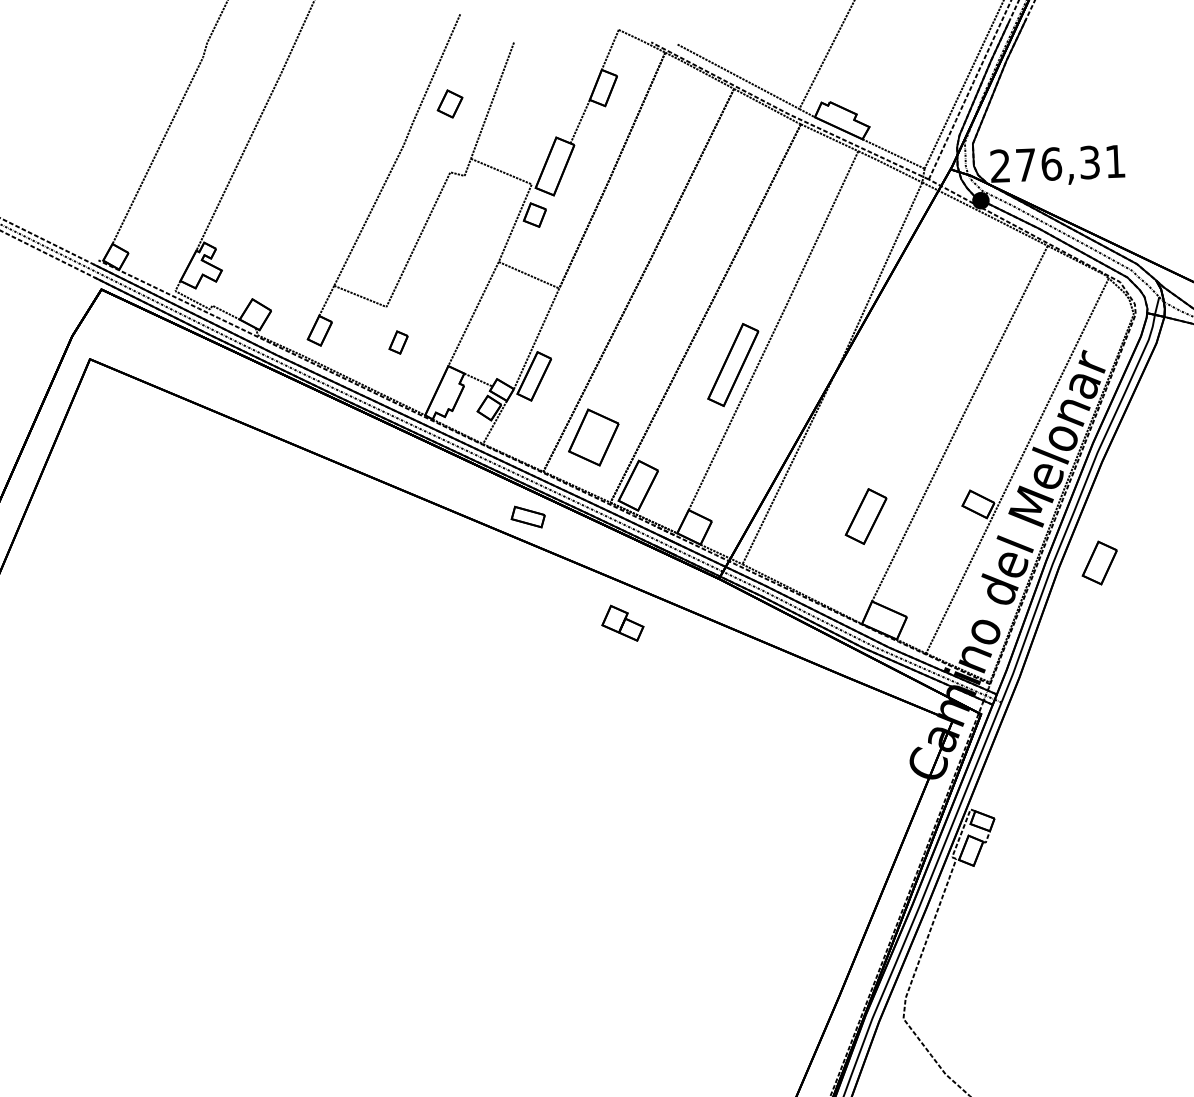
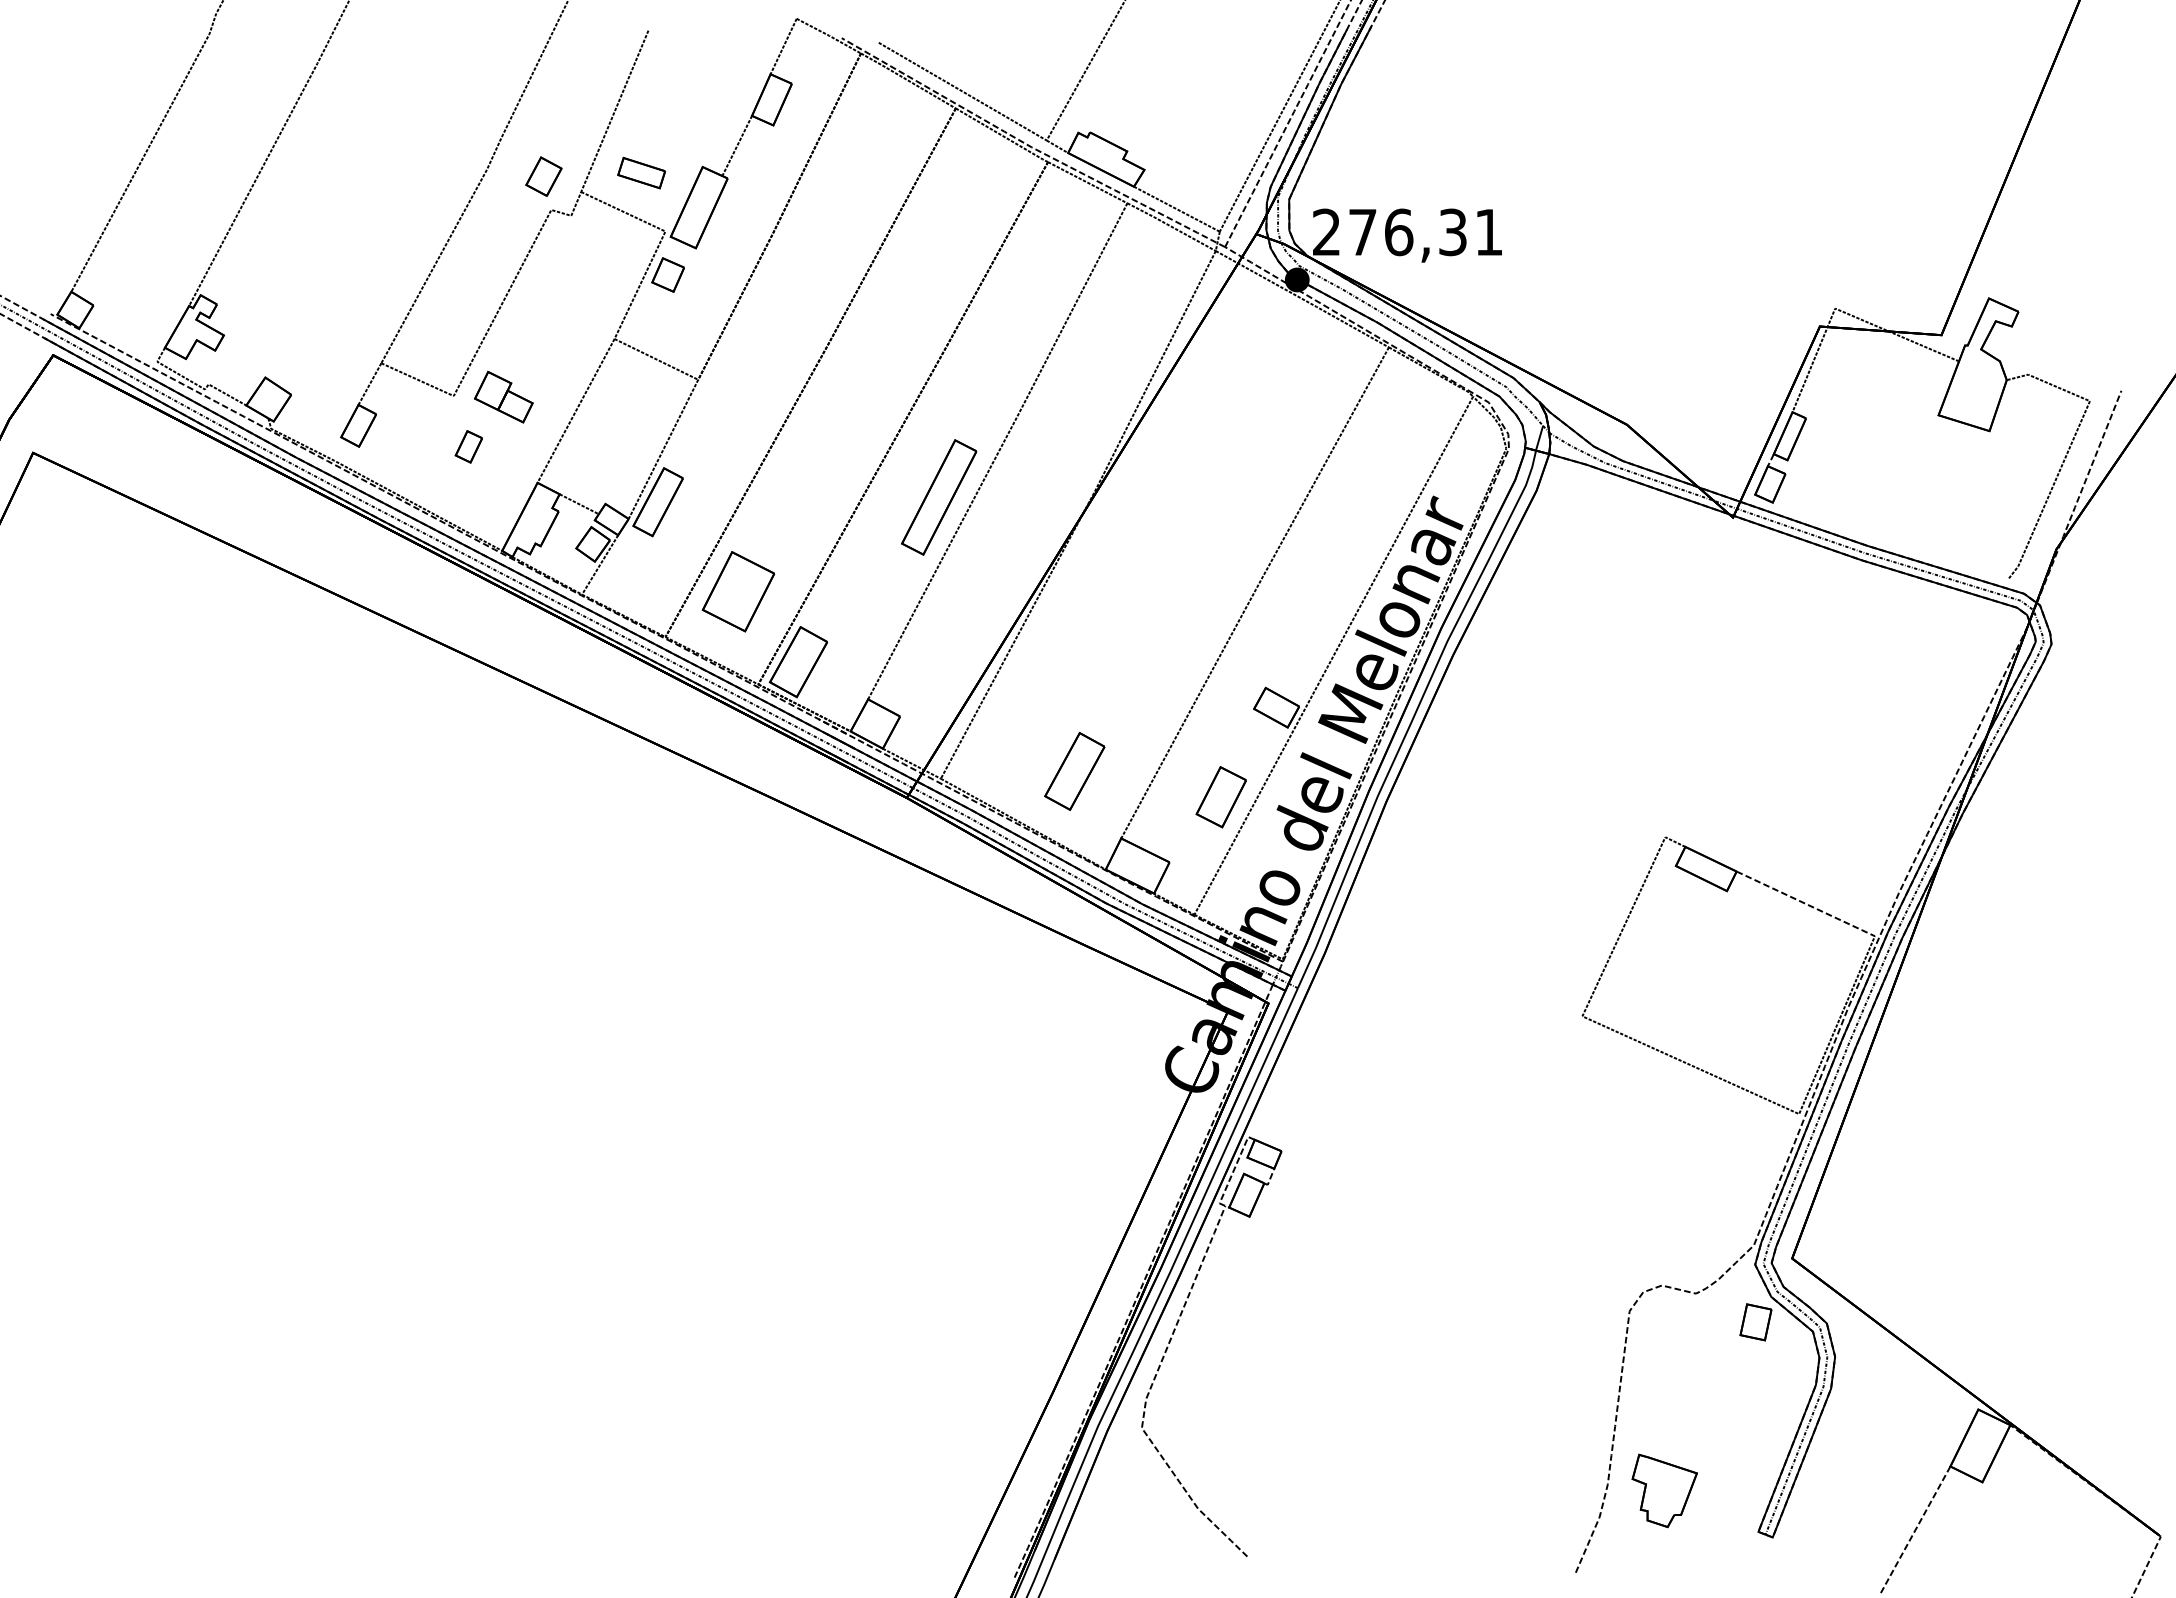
part: (449, 103) -> (543, 176), moved
part: (528, 516) -> (641, 172), moved
part: (865, 516) -> (1074, 771), moved
part: (1099, 563) -> (1220, 797), moved
part: (622, 622) -> (503, 396), moved

